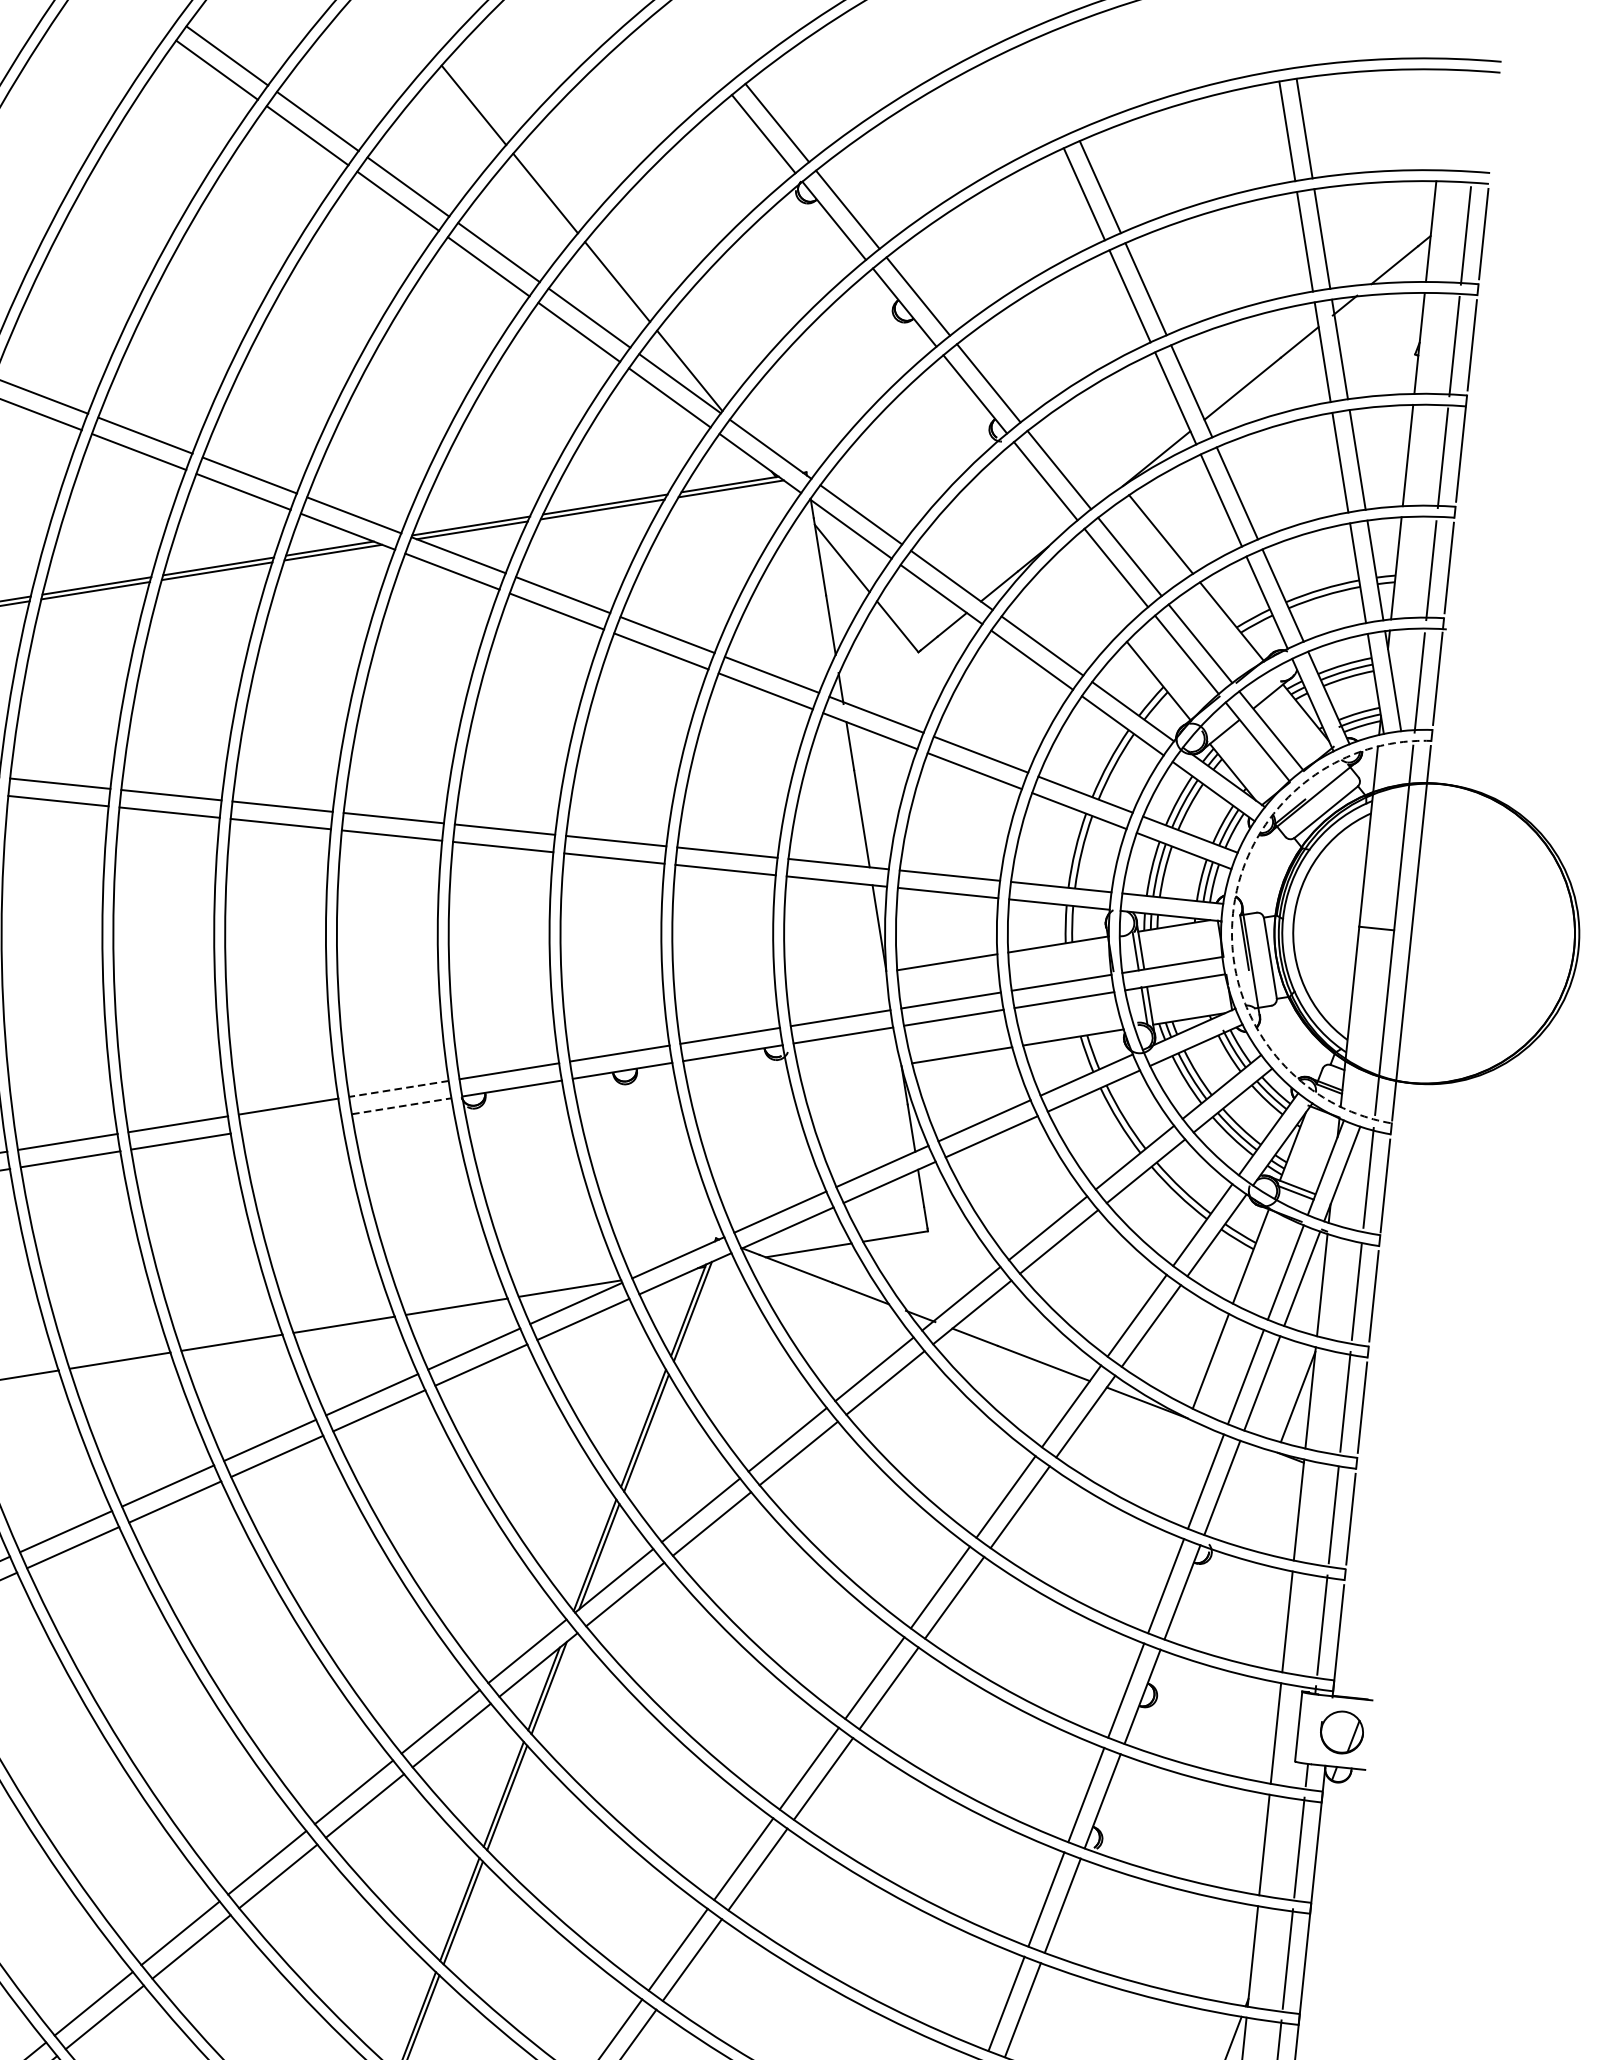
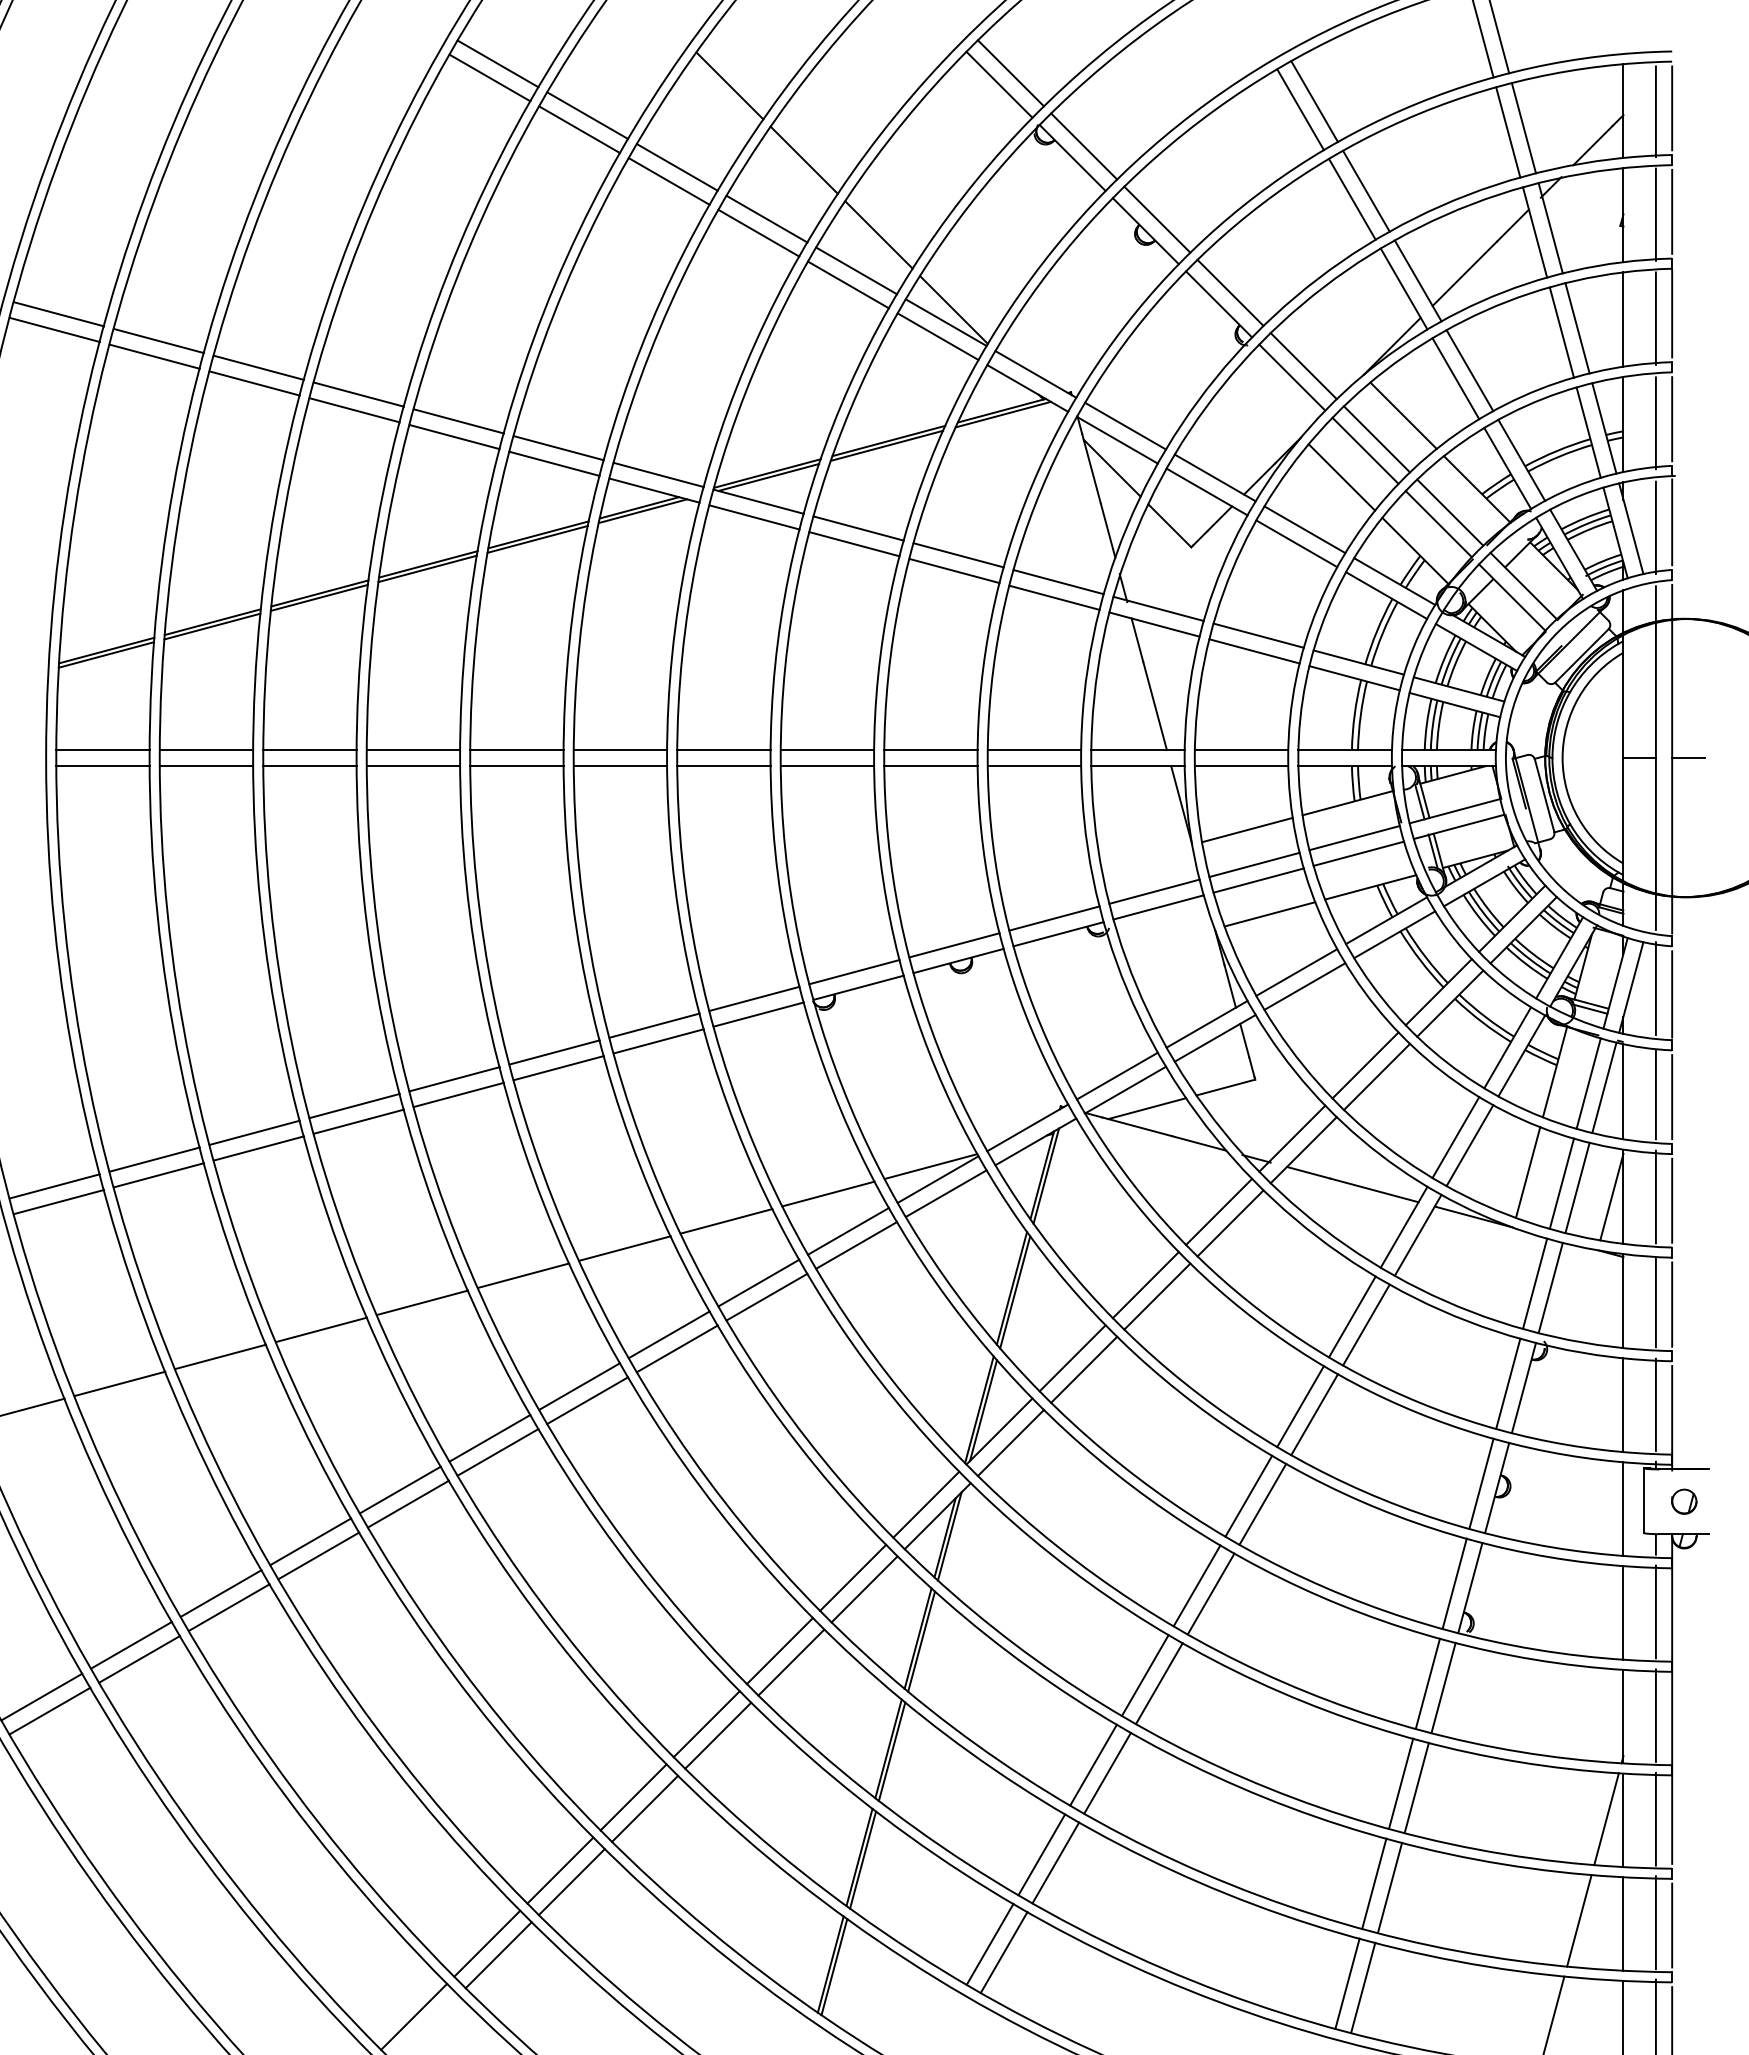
line: (1087, 593) -> (1341, 477), added
arc: (1232, 914) -> (1505, 758), dashed -> solid
line: (1429, 934) -> (1688, 758), added
line: (399, 1088) -> (754, 998), dashed -> solid
line: (401, 1106) -> (758, 1014), dashed -> solid
line: (291, 1124) -> (658, 1041), added
part: (1342, 1732) -> (1684, 1501), size x0.62

